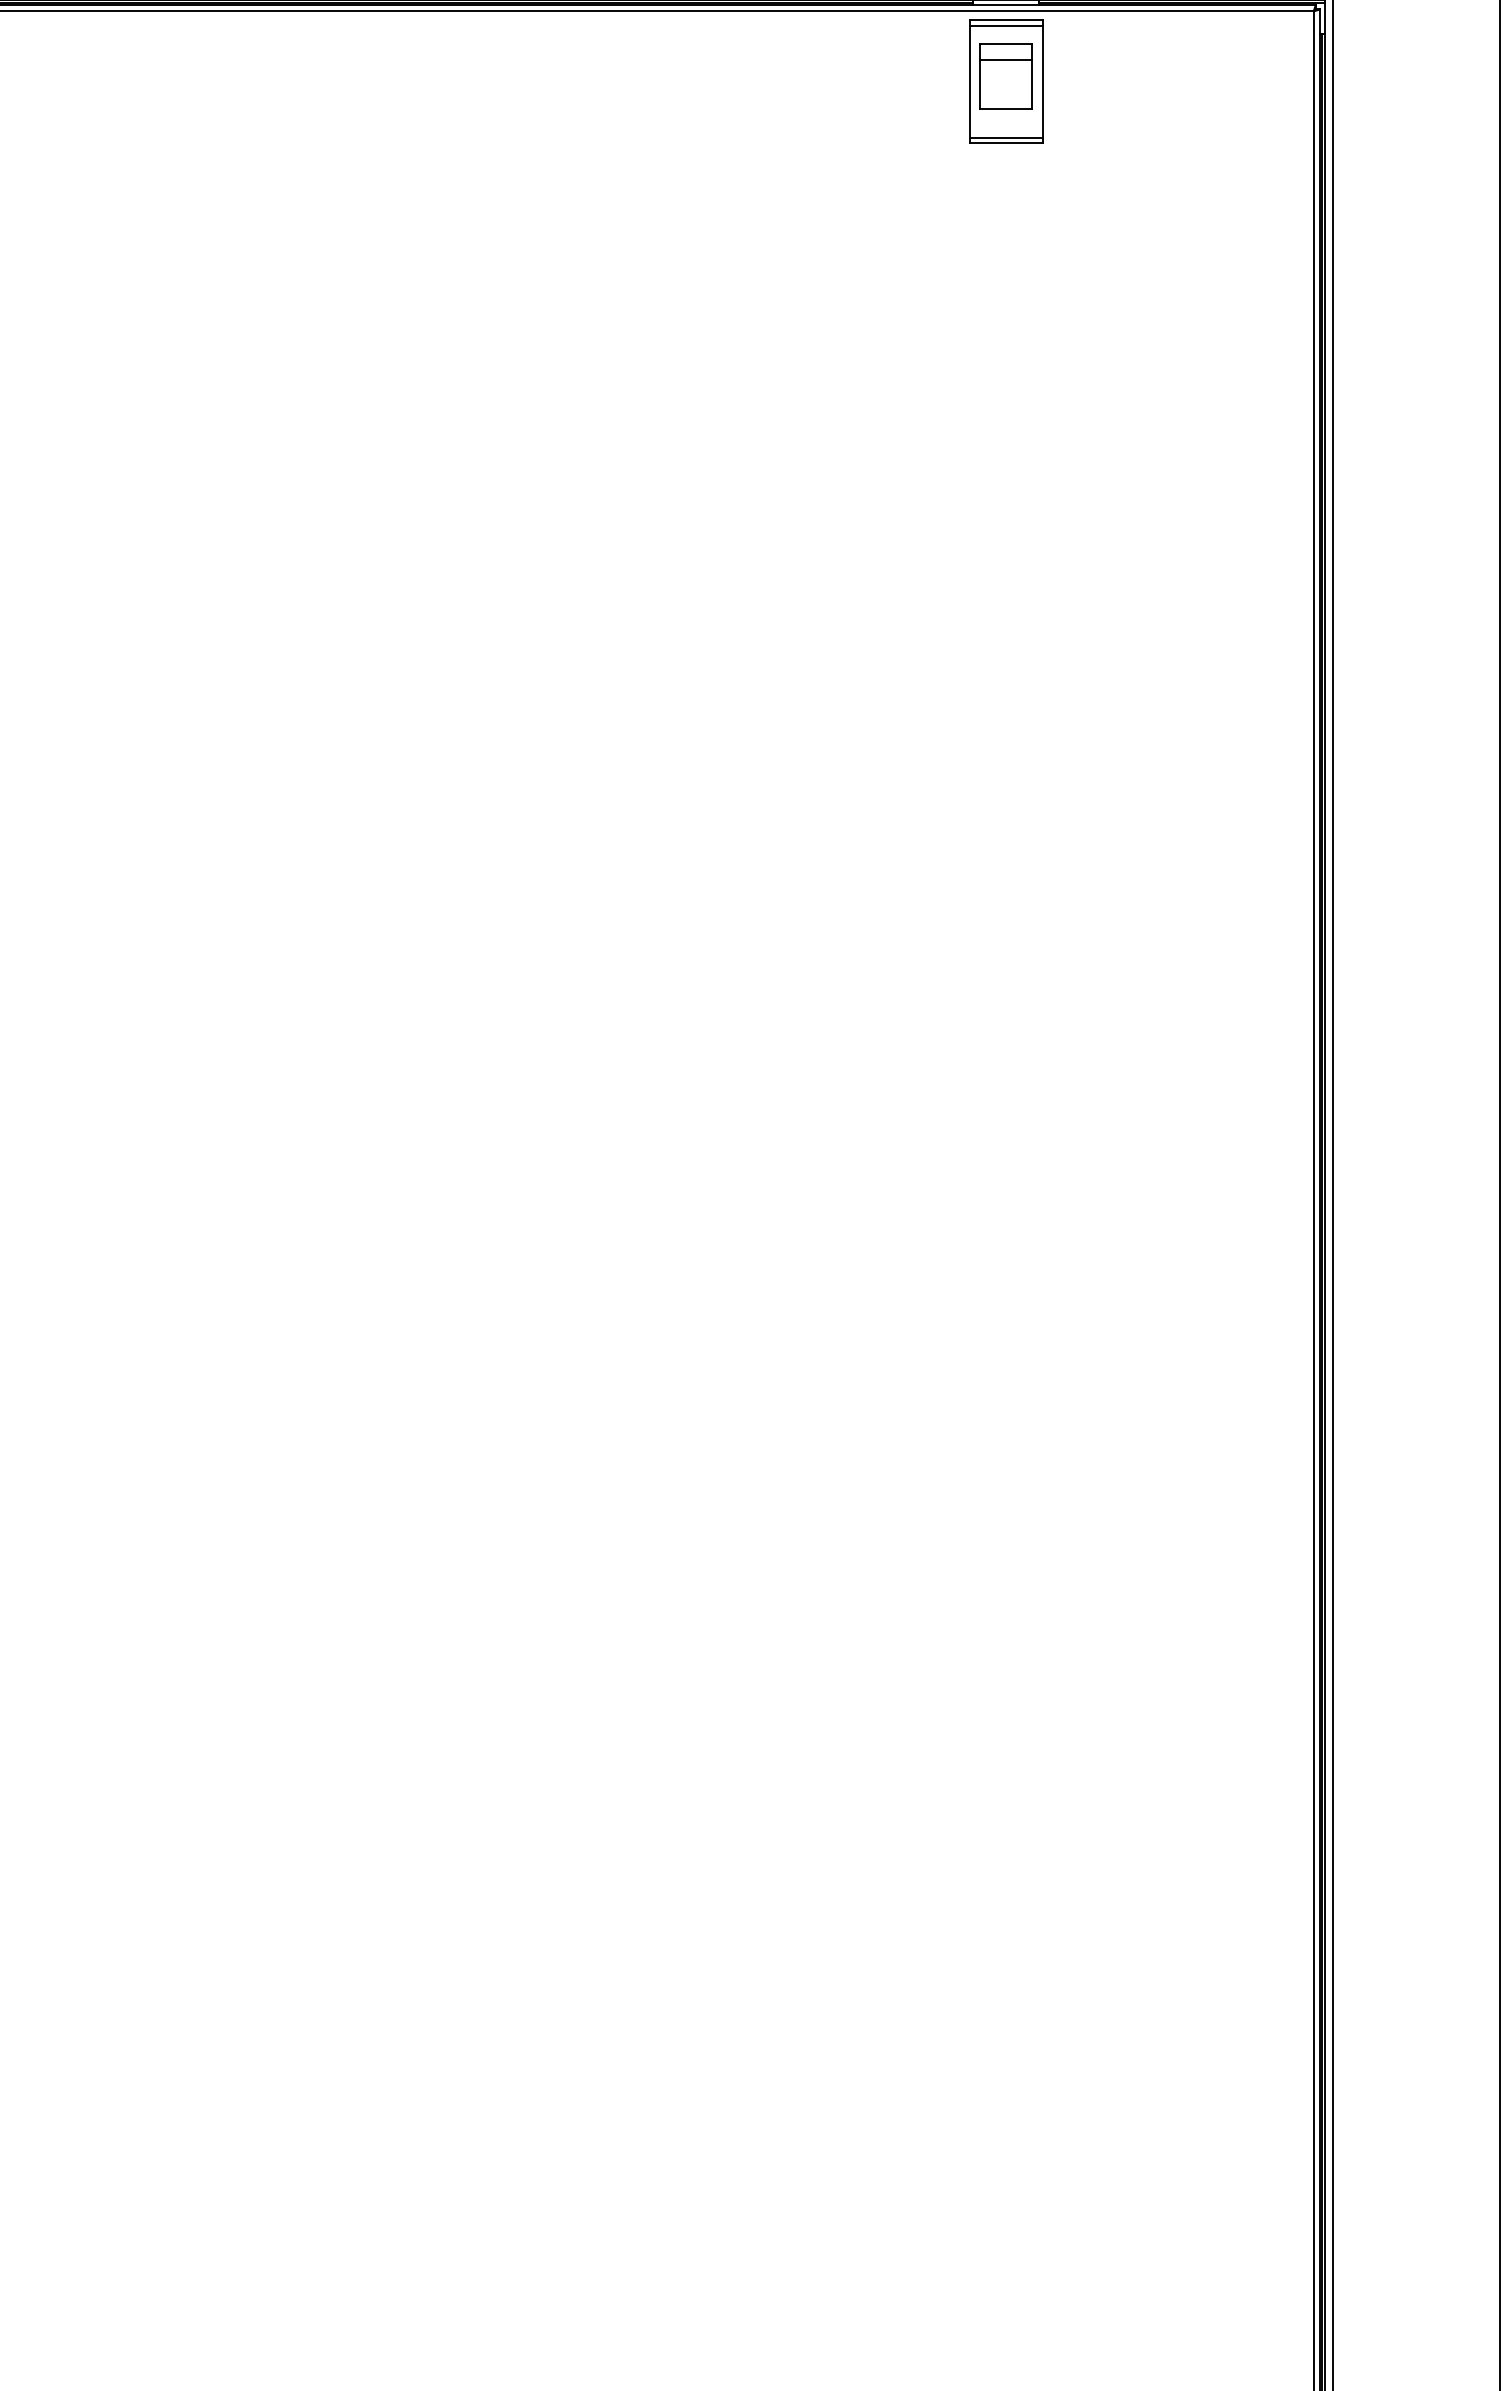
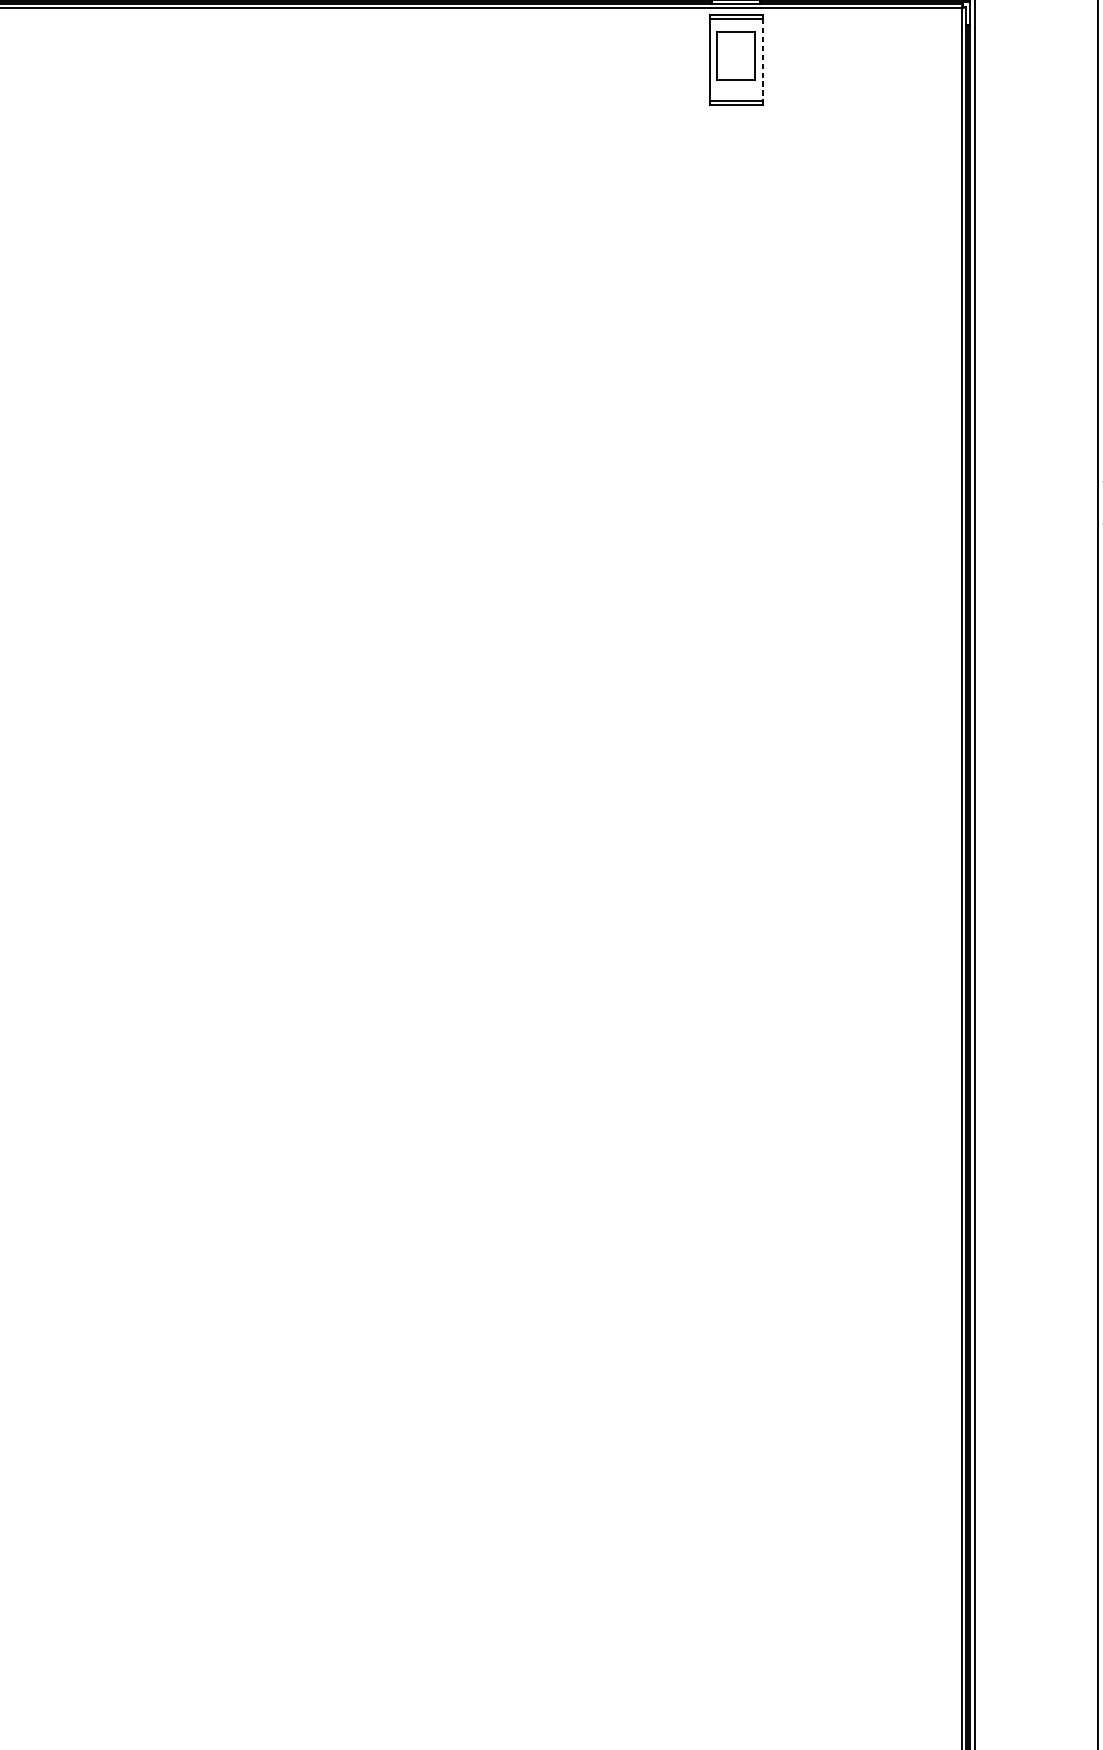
line: (1005, 59) -> (735, 43), removed
line: (1042, 82) -> (762, 60), solid -> dashed

